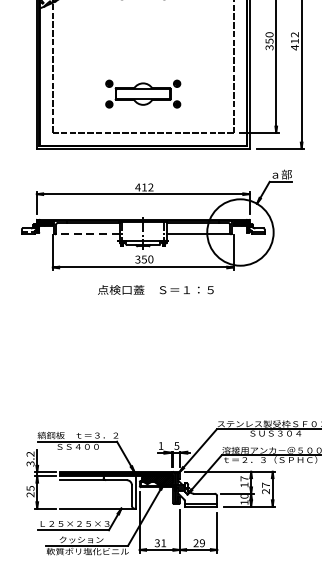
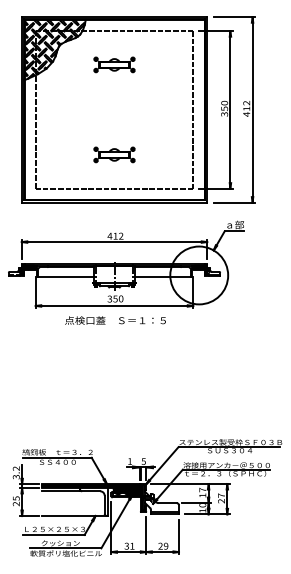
part: (143, 93) -> (114, 154), size x0.62
line: (86, 234) -> (65, 277), dashed -> solid
text: (155, 289) -> (115, 320), moved

